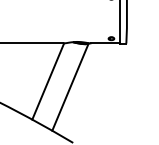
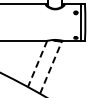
line: (48, 82) -> (37, 64), solid -> dashed
line: (71, 87) -> (51, 67), solid -> dashed

